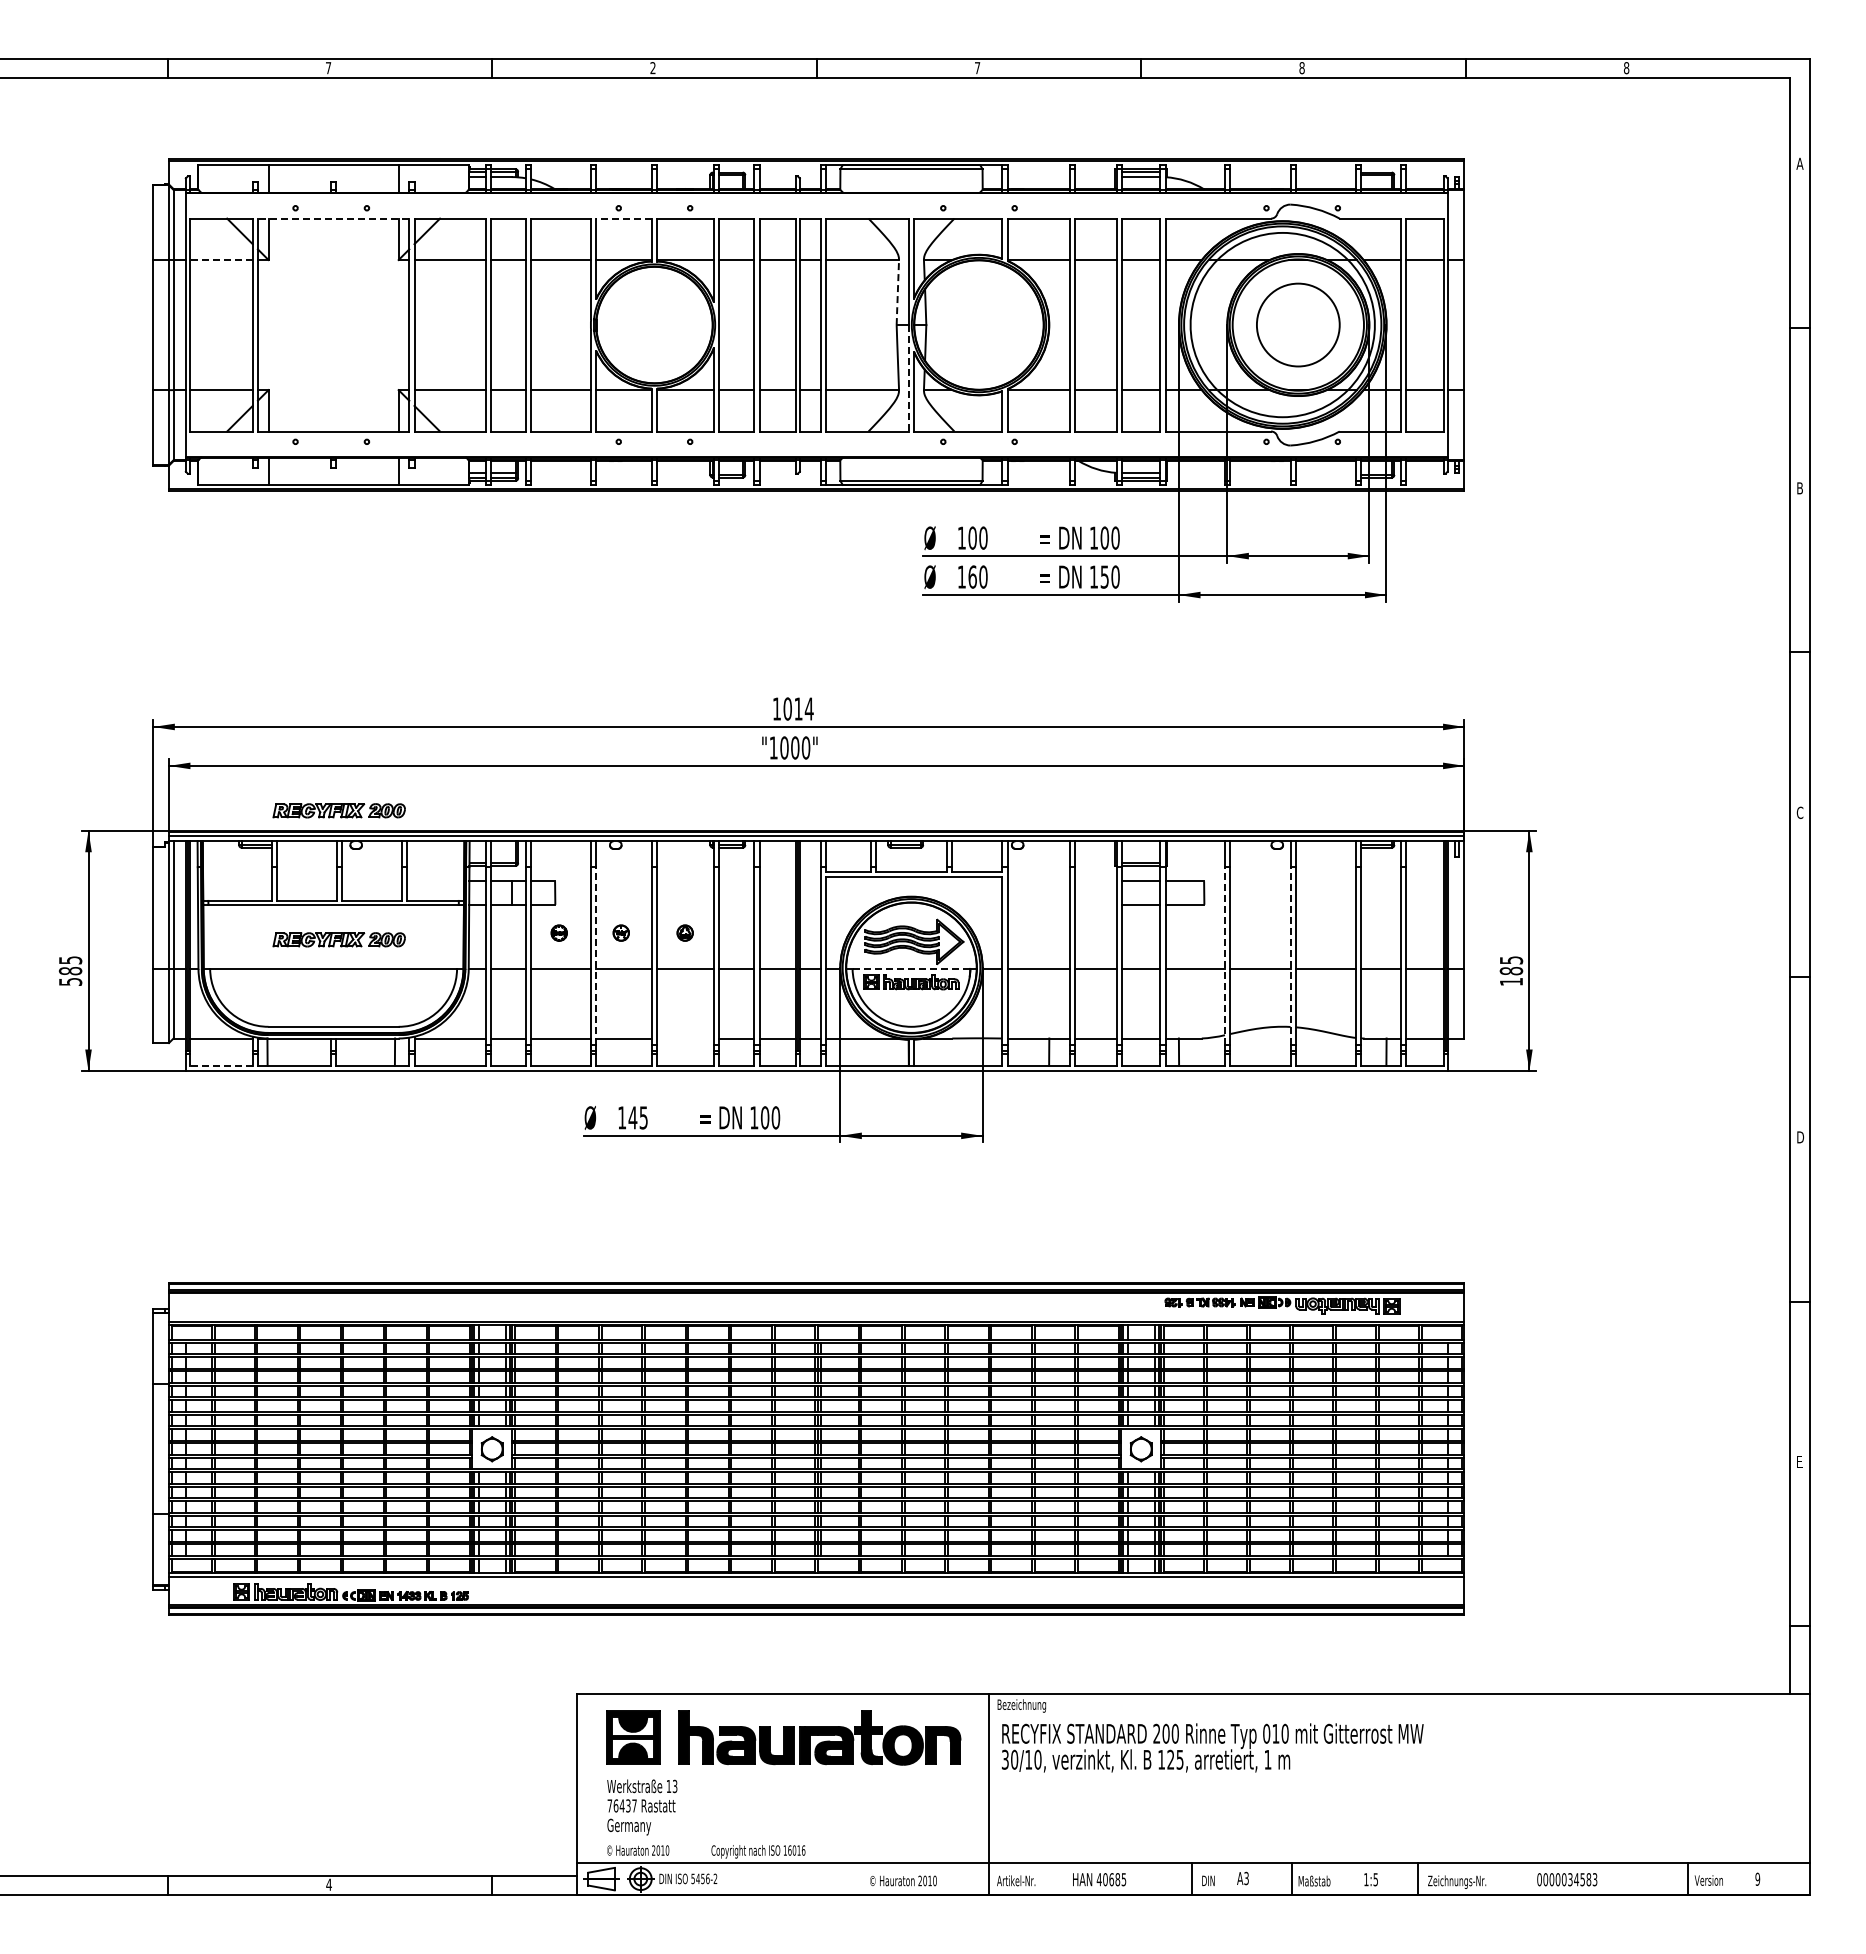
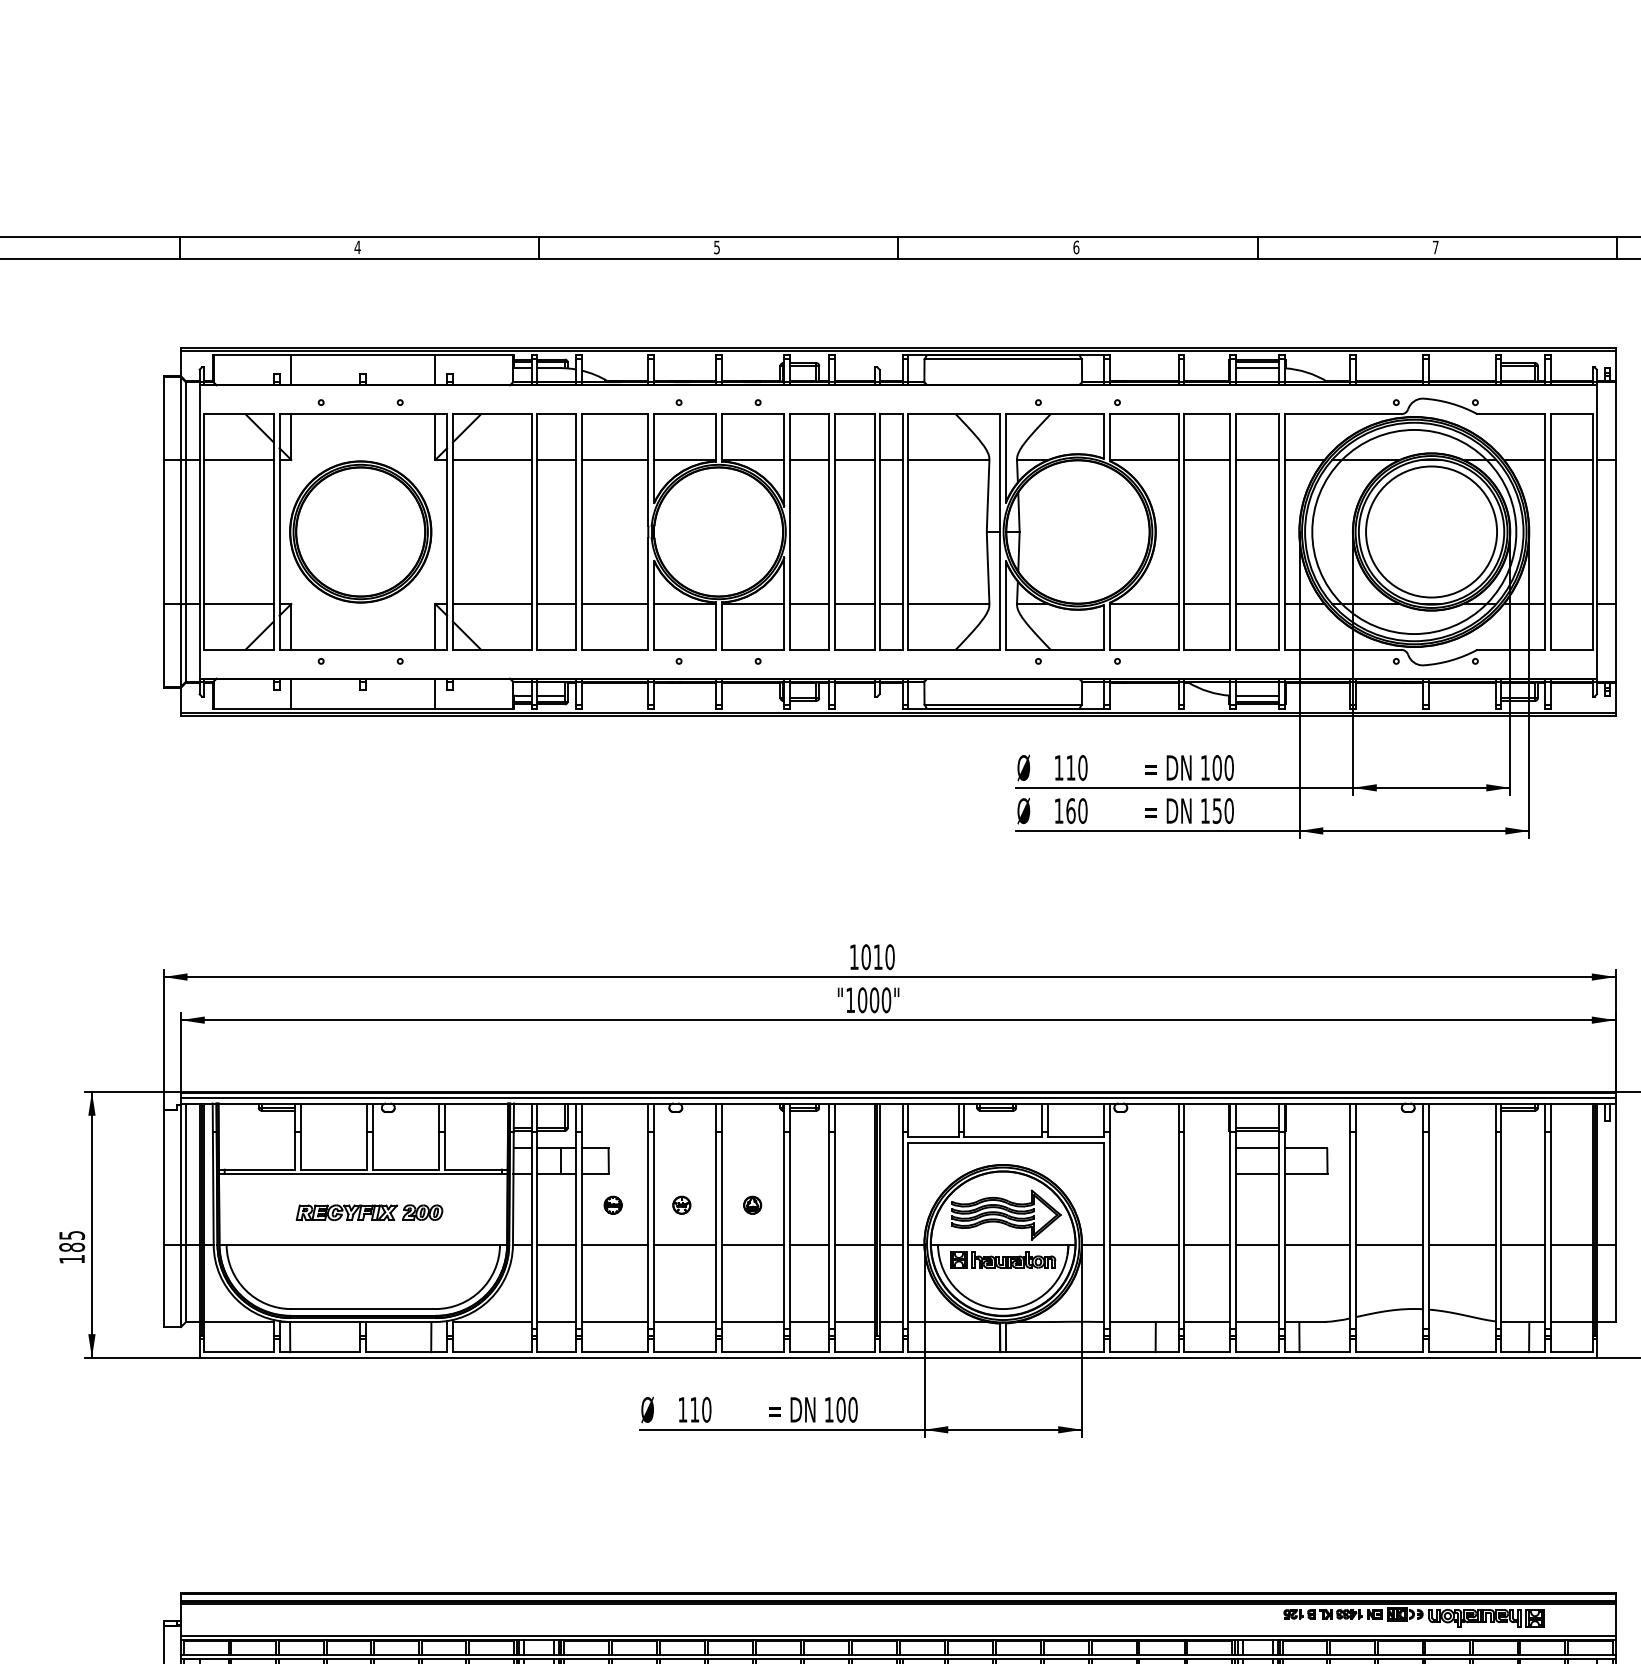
text: (328, 68) -> (357, 247), 7 -> 4
text: (652, 68) -> (716, 247), 2 -> 5
text: (977, 68) -> (1076, 247), 7 -> 6
text: (1301, 68) -> (1435, 247), 8 -> 7
line: (333, 218) -> (363, 414), dashed -> solid
line: (624, 218) -> (685, 414), dashed -> solid
line: (220, 260) -> (238, 460), dashed -> solid
line: (897, 292) -> (987, 495), dashed -> solid
part: (330, 324) -> (359, 531), added
circle: (1298, 324) -> (1431, 531), size x1.43
line: (908, 378) -> (999, 591), dashed -> solid
text: (972, 537) -> (1070, 767), 100 -> 110
text: (808, 708) -> (889, 956), 1014 -> 1010
part: (338, 810) -> (368, 1069), removed
line: (596, 956) -> (654, 1231), dashed -> solid
line: (1224, 956) -> (1349, 1231), dashed -> solid
line: (1290, 956) -> (1422, 1231), dashed -> solid
line: (911, 968) -> (1003, 1244), dashed -> solid
text: (70, 981) -> (71, 1258), 585 -> 185
line: (685, 1038) -> (752, 1321), added
line: (220, 1065) -> (238, 1351), dashed -> solid
text: (637, 1117) -> (699, 1409), 145 -> 110

